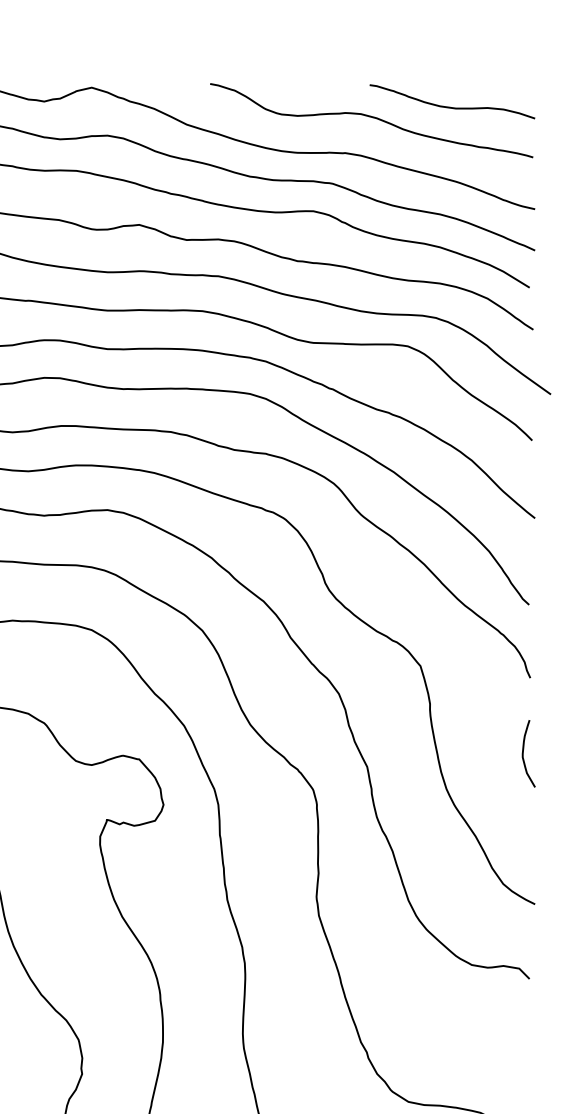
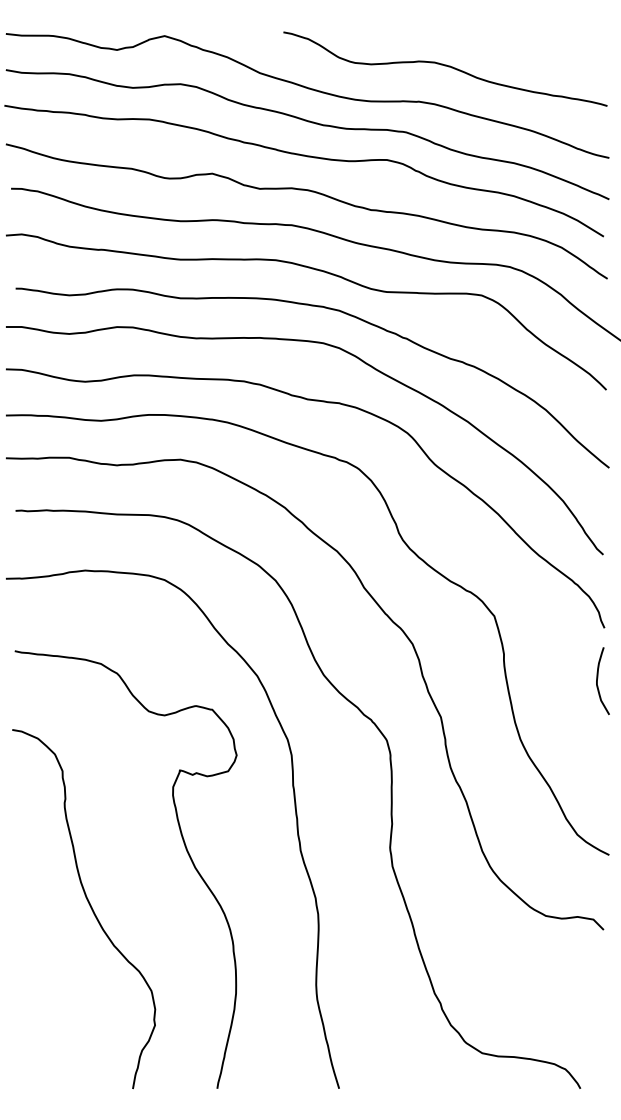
curve: (452, 107) -> (526, 55), removed
curve: (524, 751) -> (598, 678), moved

